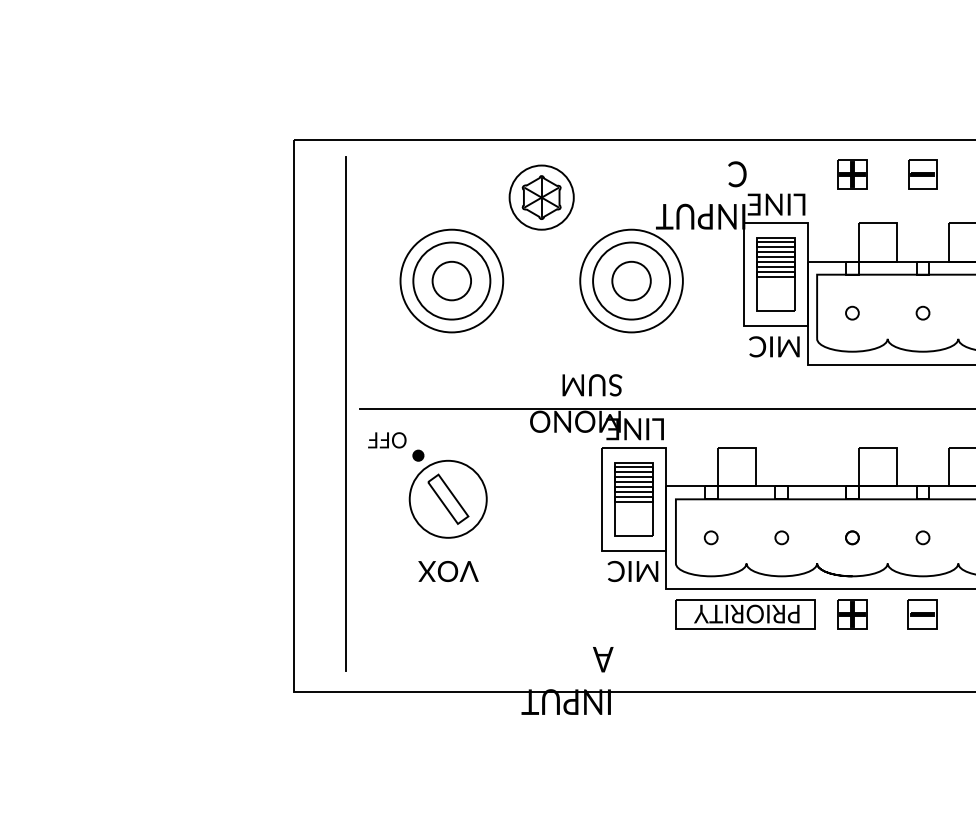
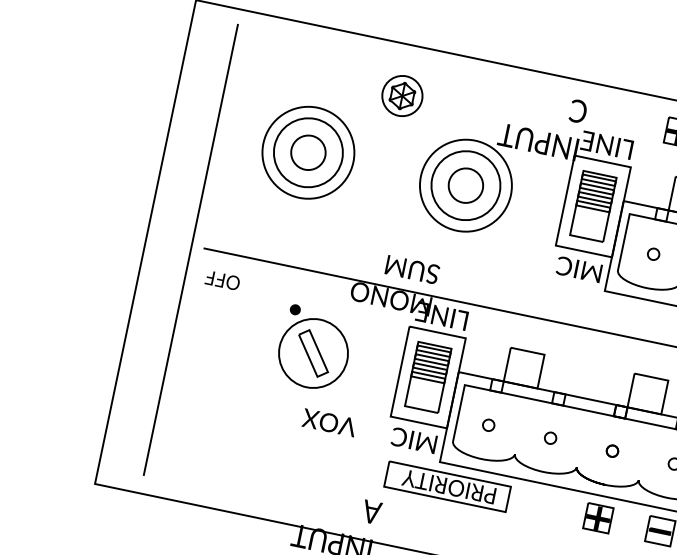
part: (541, 197) -> (402, 95), size x0.7
part: (447, 493) -> (313, 348), moved
text: (448, 571) -> (329, 422), moved
part: (745, 614) -> (447, 486), moved

